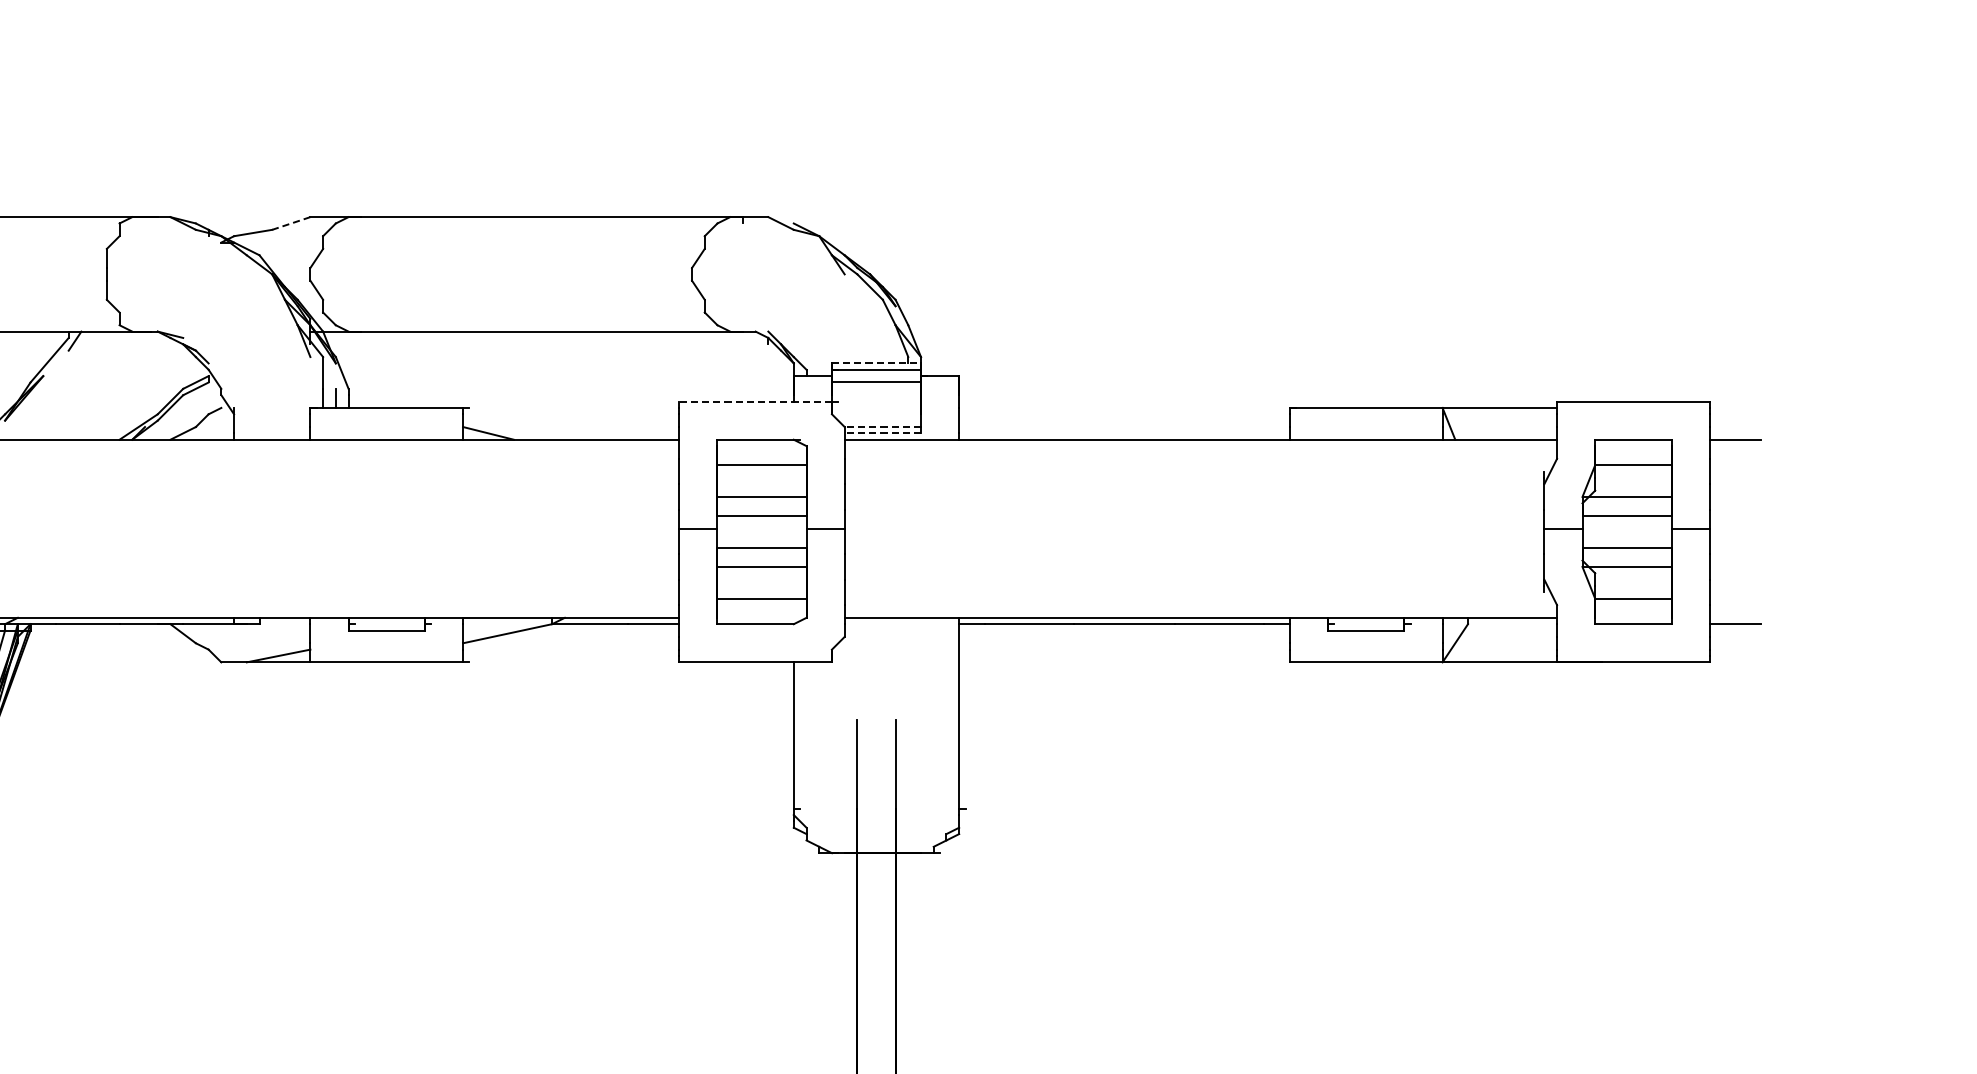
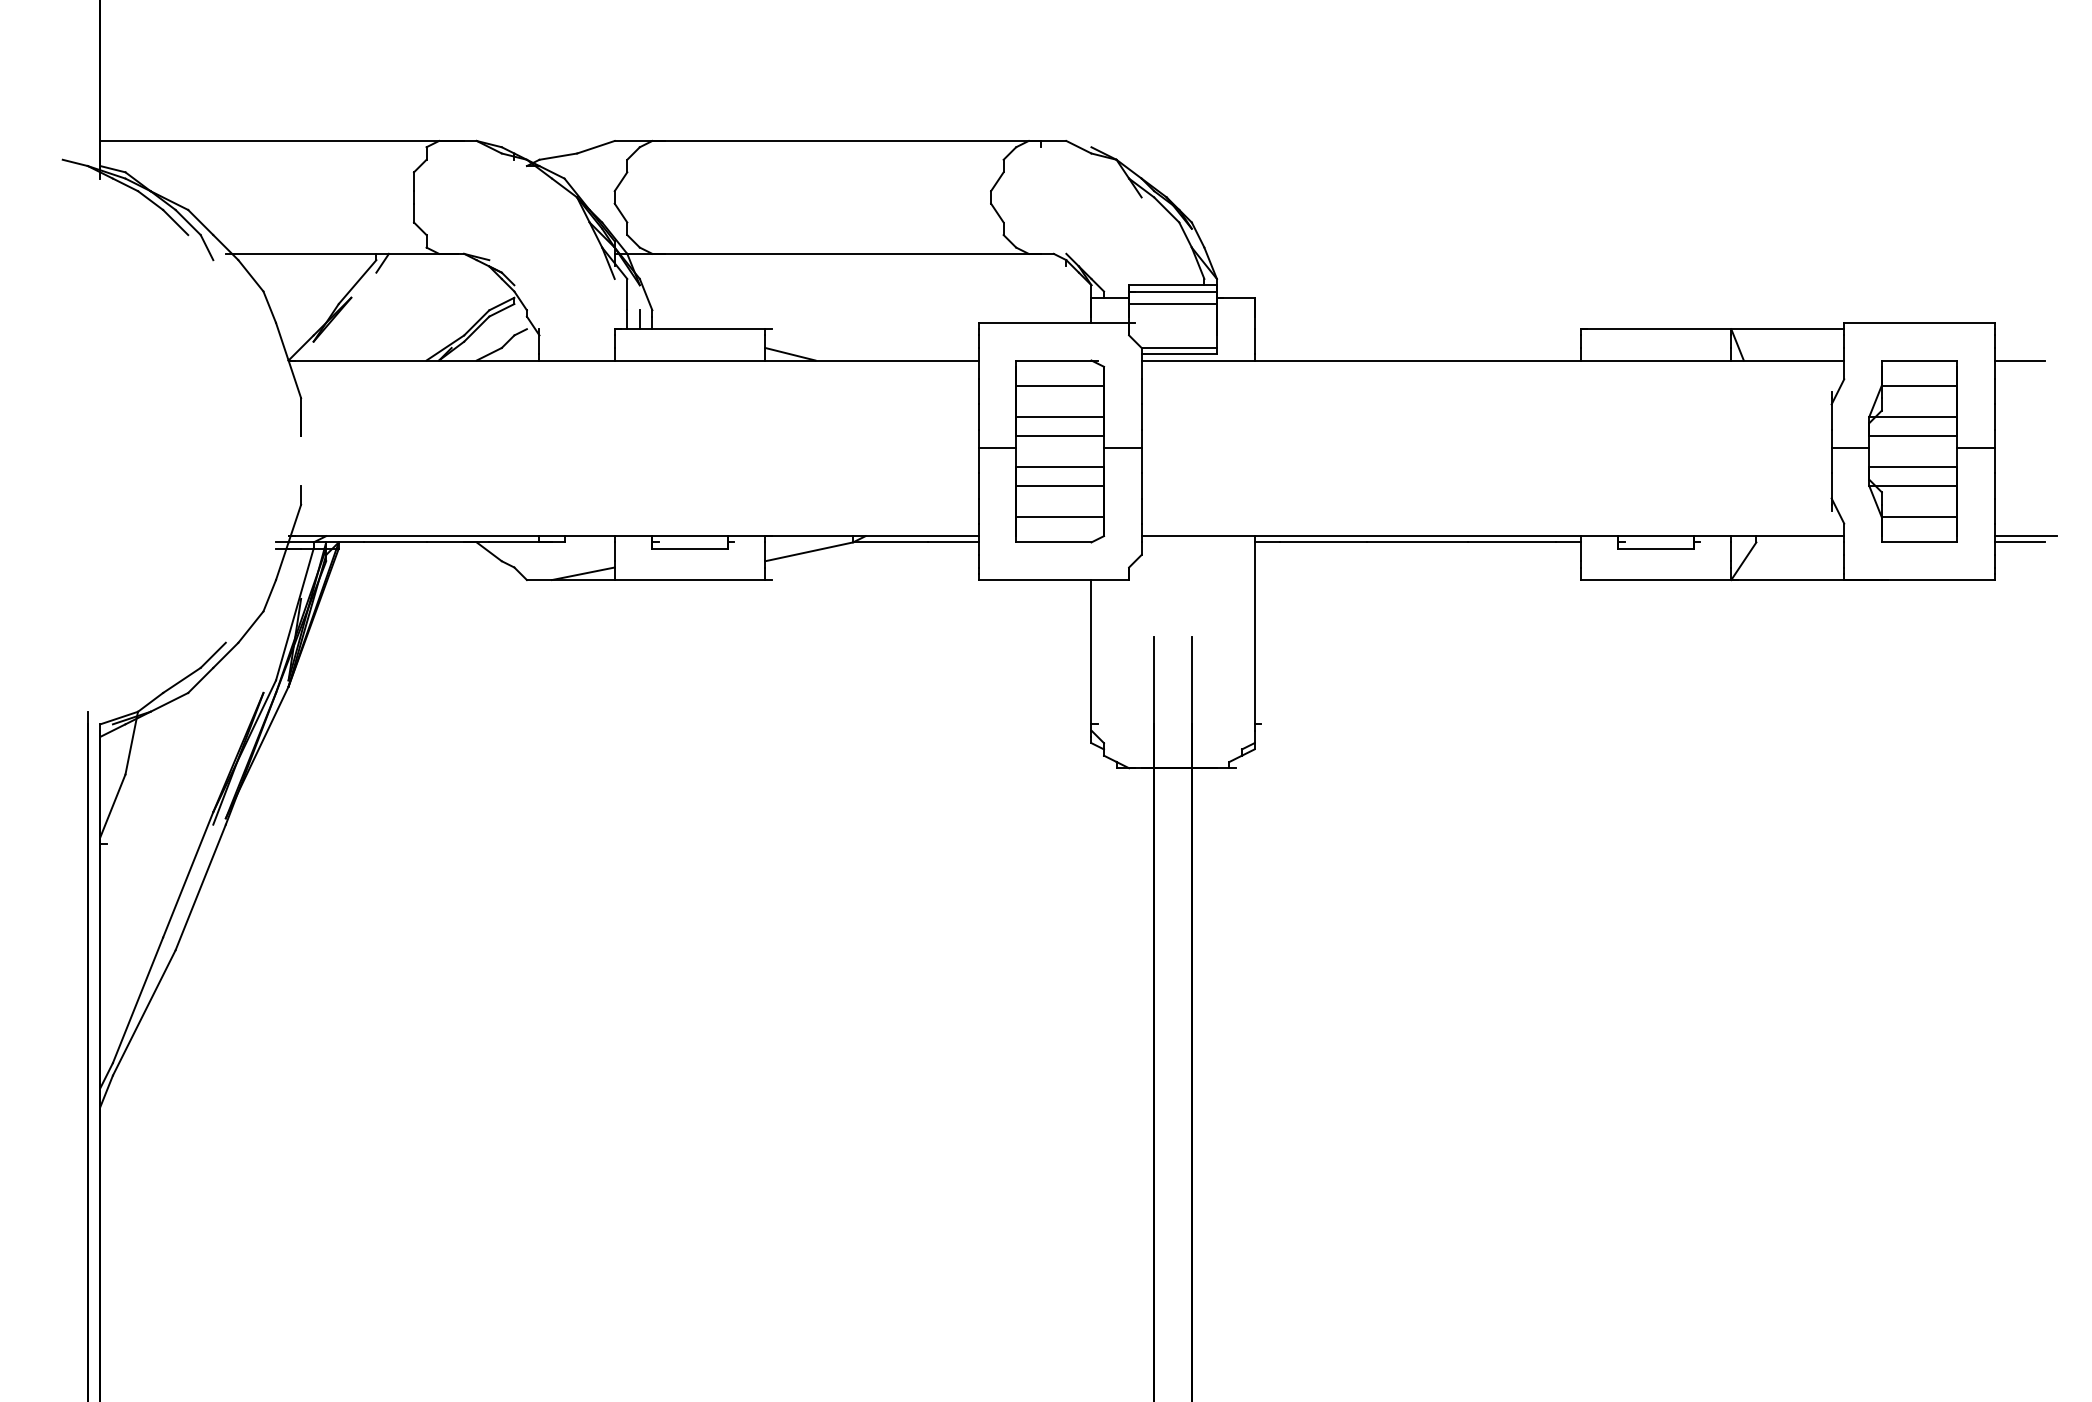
line: (290, 223) -> (595, 147), dashed -> solid
line: (876, 363) -> (1173, 285), dashed -> solid
line: (755, 401) -> (1053, 322), dashed -> solid
line: (883, 426) -> (1179, 347), dashed -> solid
line: (883, 433) -> (1179, 354), dashed -> solid
line: (1740, 618) -> (2025, 536), added

